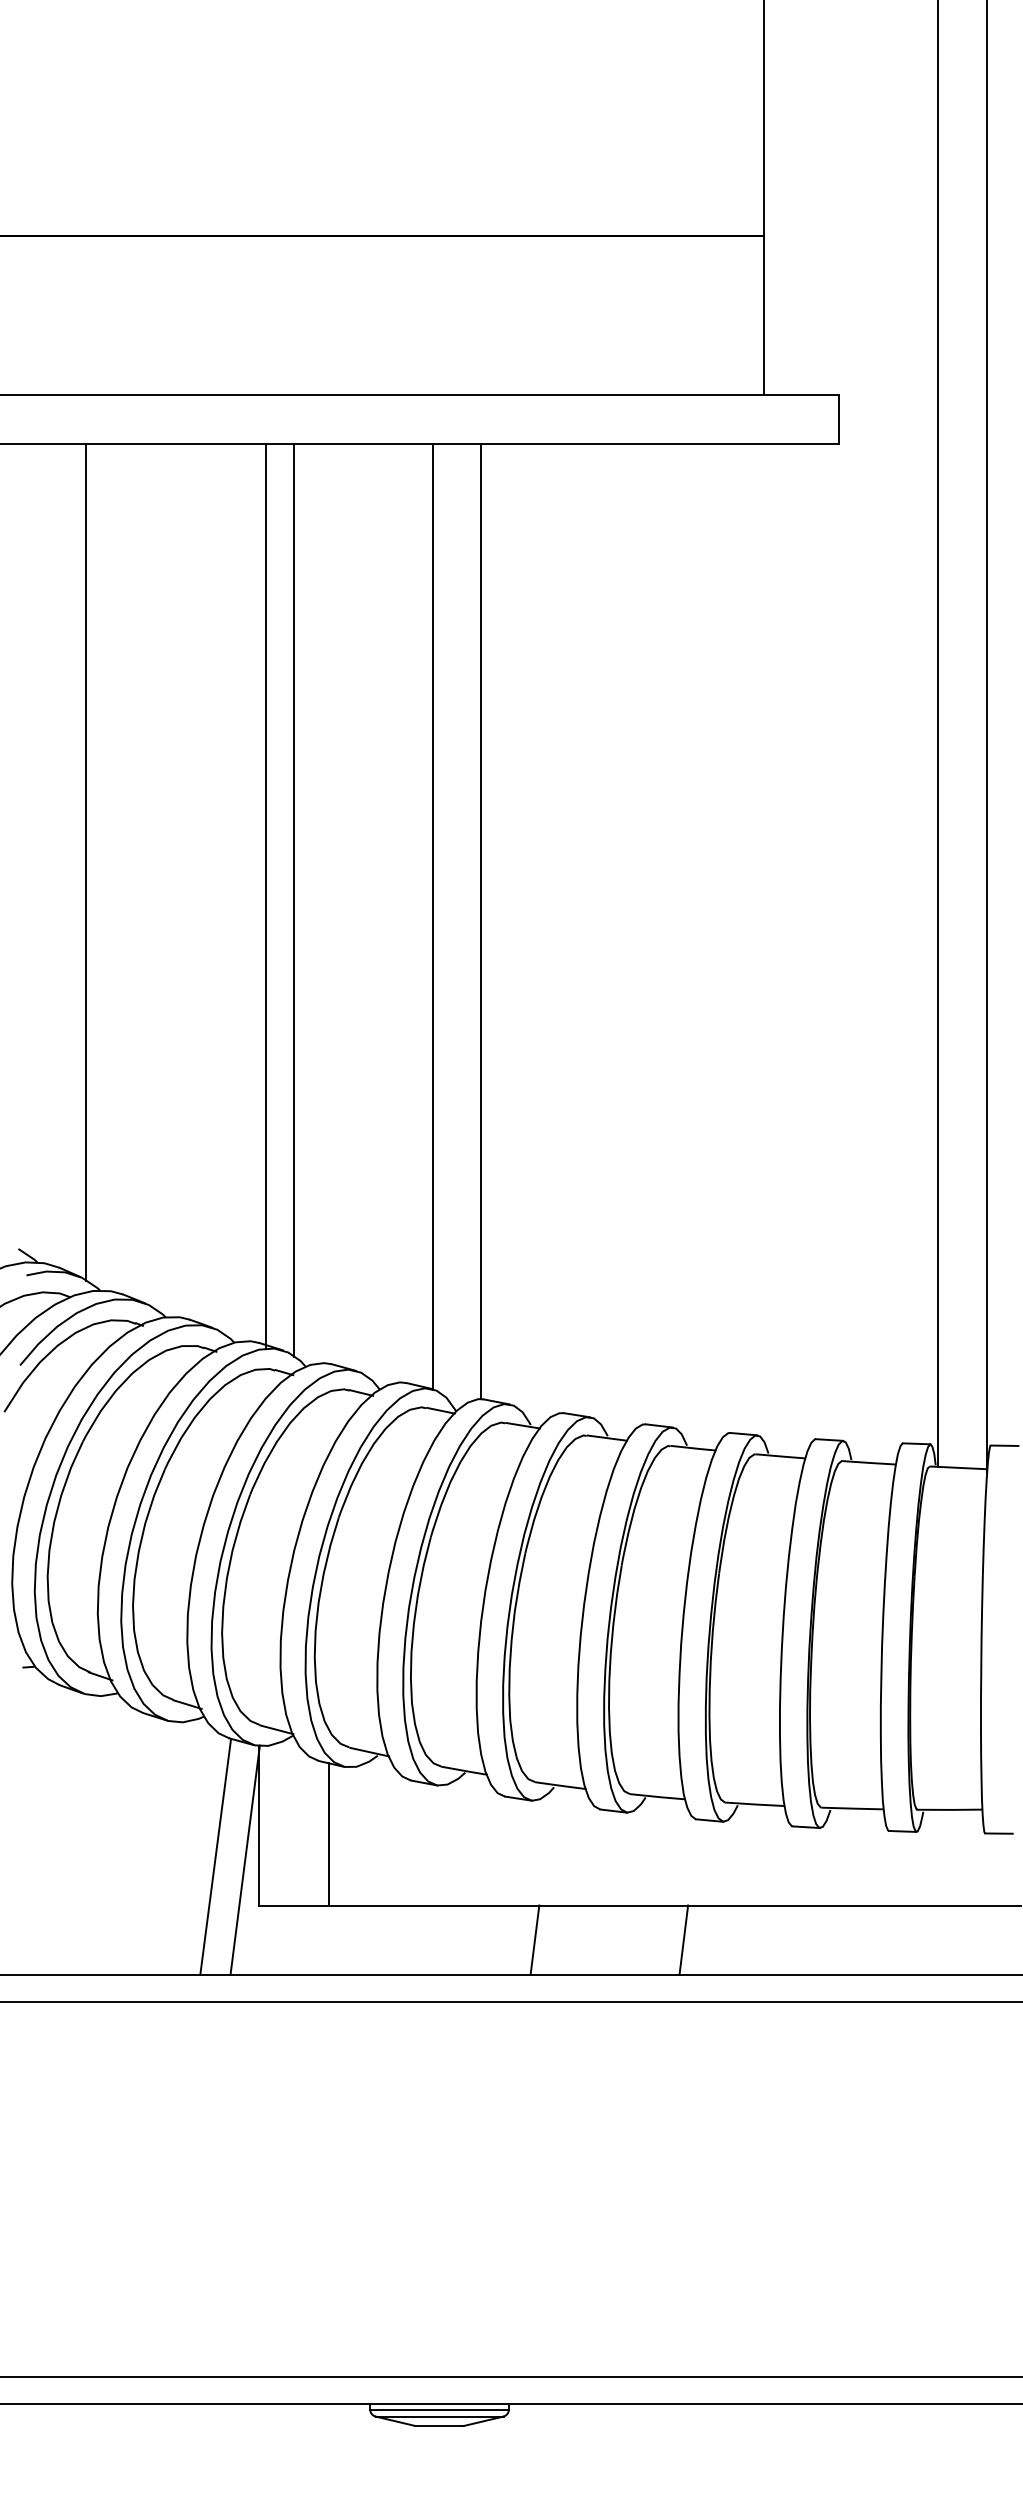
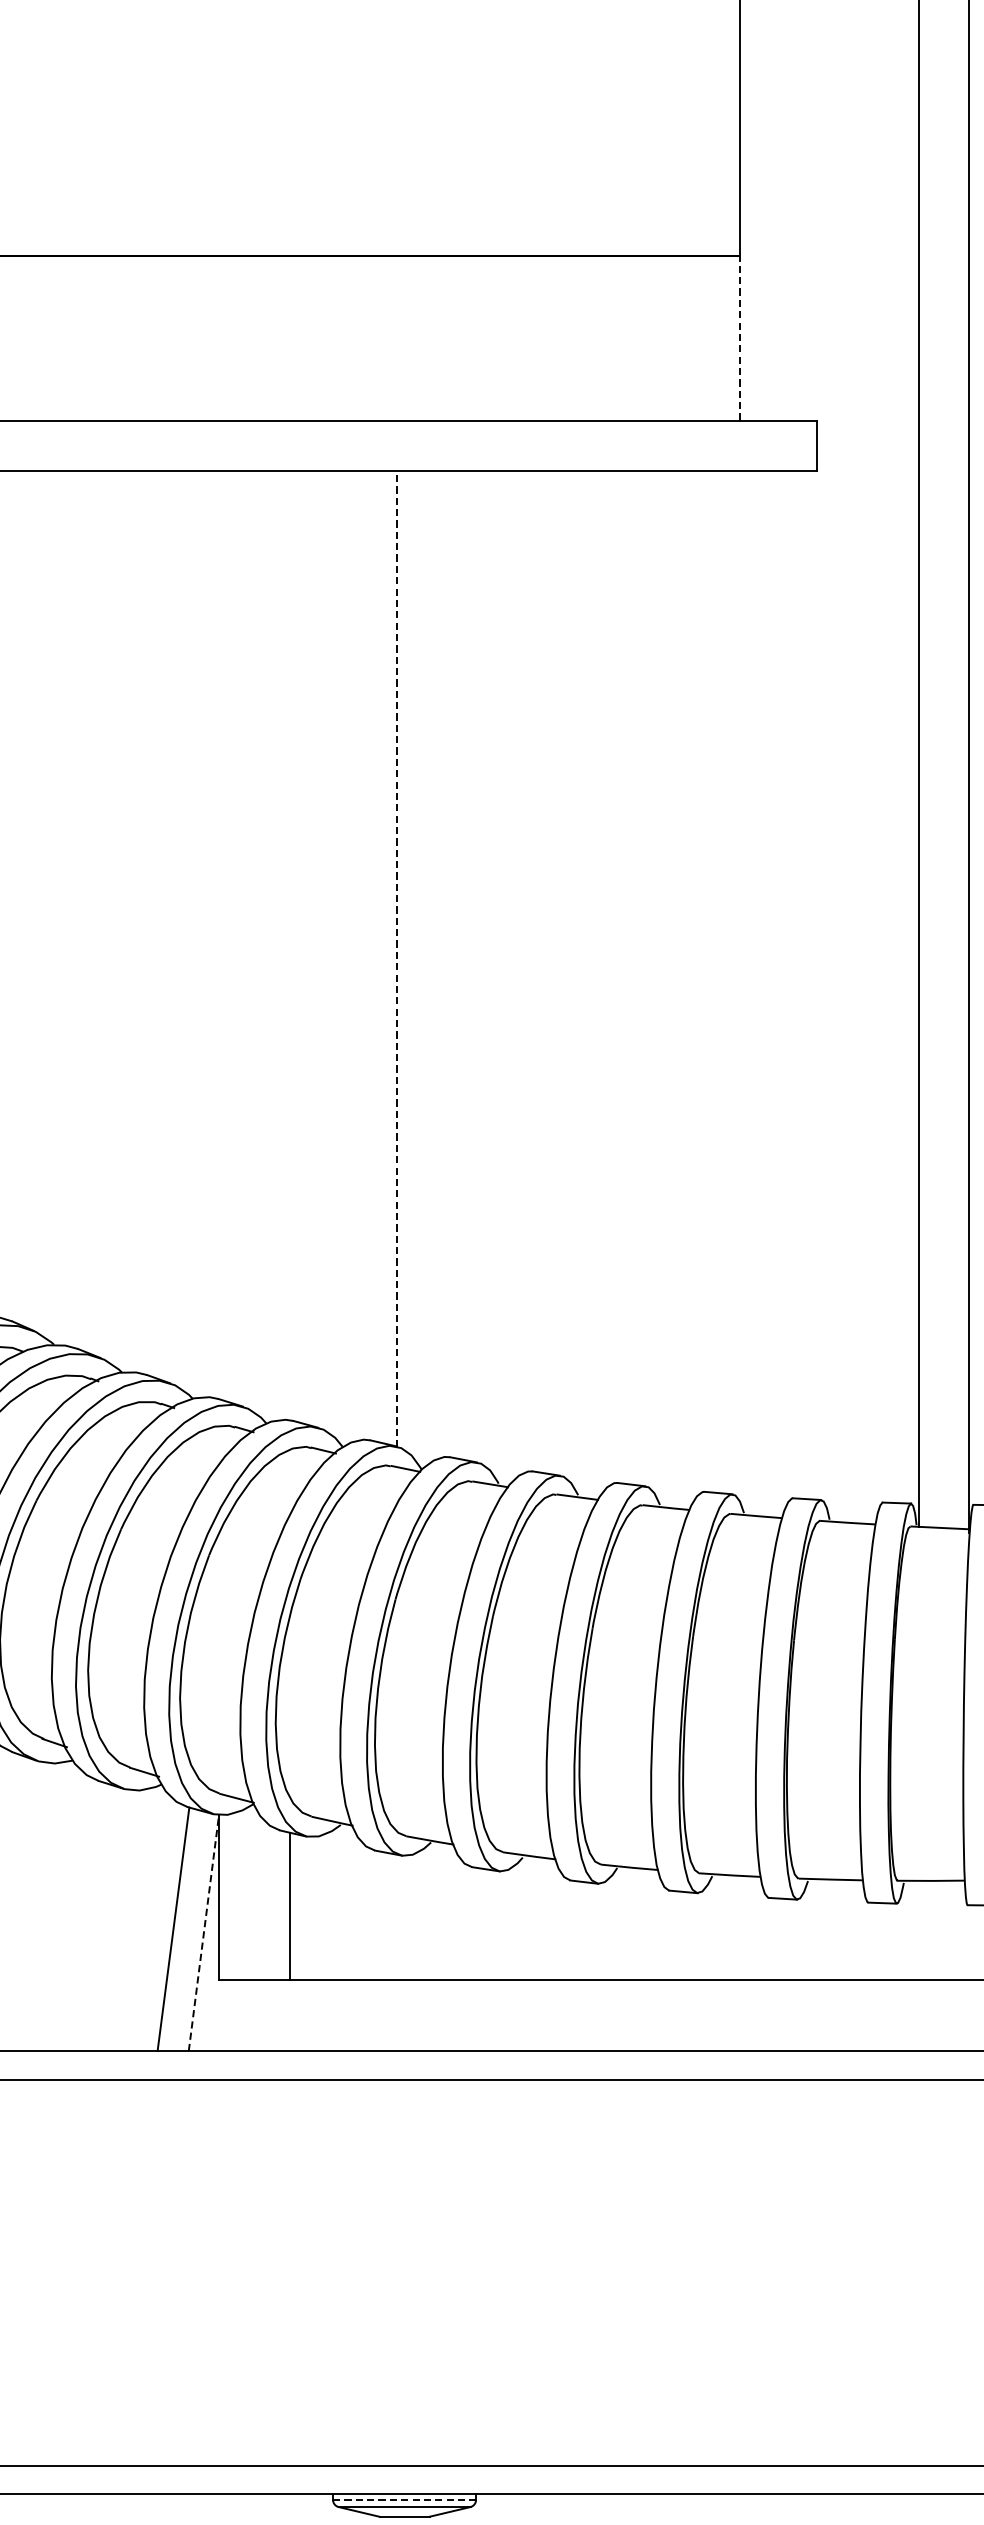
line: (764, 315) -> (739, 338), solid -> dashed
line: (86, 861) -> (40, 902), removed
line: (266, 896) -> (225, 938), removed
line: (294, 899) -> (254, 941), removed
line: (432, 916) -> (397, 958), solid -> dashed
line: (481, 921) -> (447, 963), removed
line: (245, 1860) -> (204, 1933), solid -> dashed
line: (534, 1939) -> (502, 2014), removed
line: (683, 1939) -> (656, 2014), removed
line: (439, 2409) -> (404, 2499), solid -> dashed

